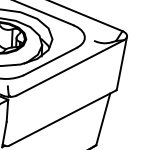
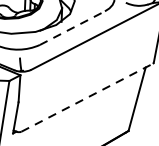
line: (50, 61) -> (72, 28), solid -> dashed
line: (62, 117) -> (87, 96), solid -> dashed

